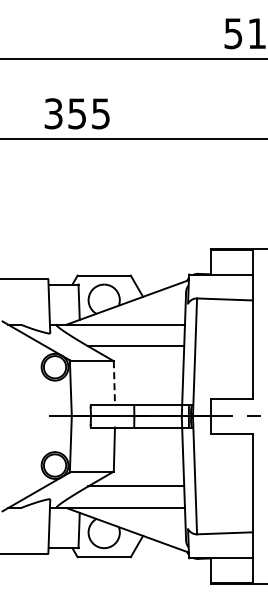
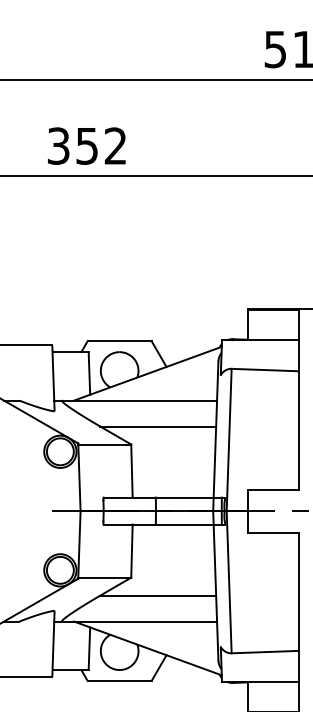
text: (100, 113) -> (115, 145), 355 -> 352
line: (114, 383) -> (132, 471), dashed -> solid

